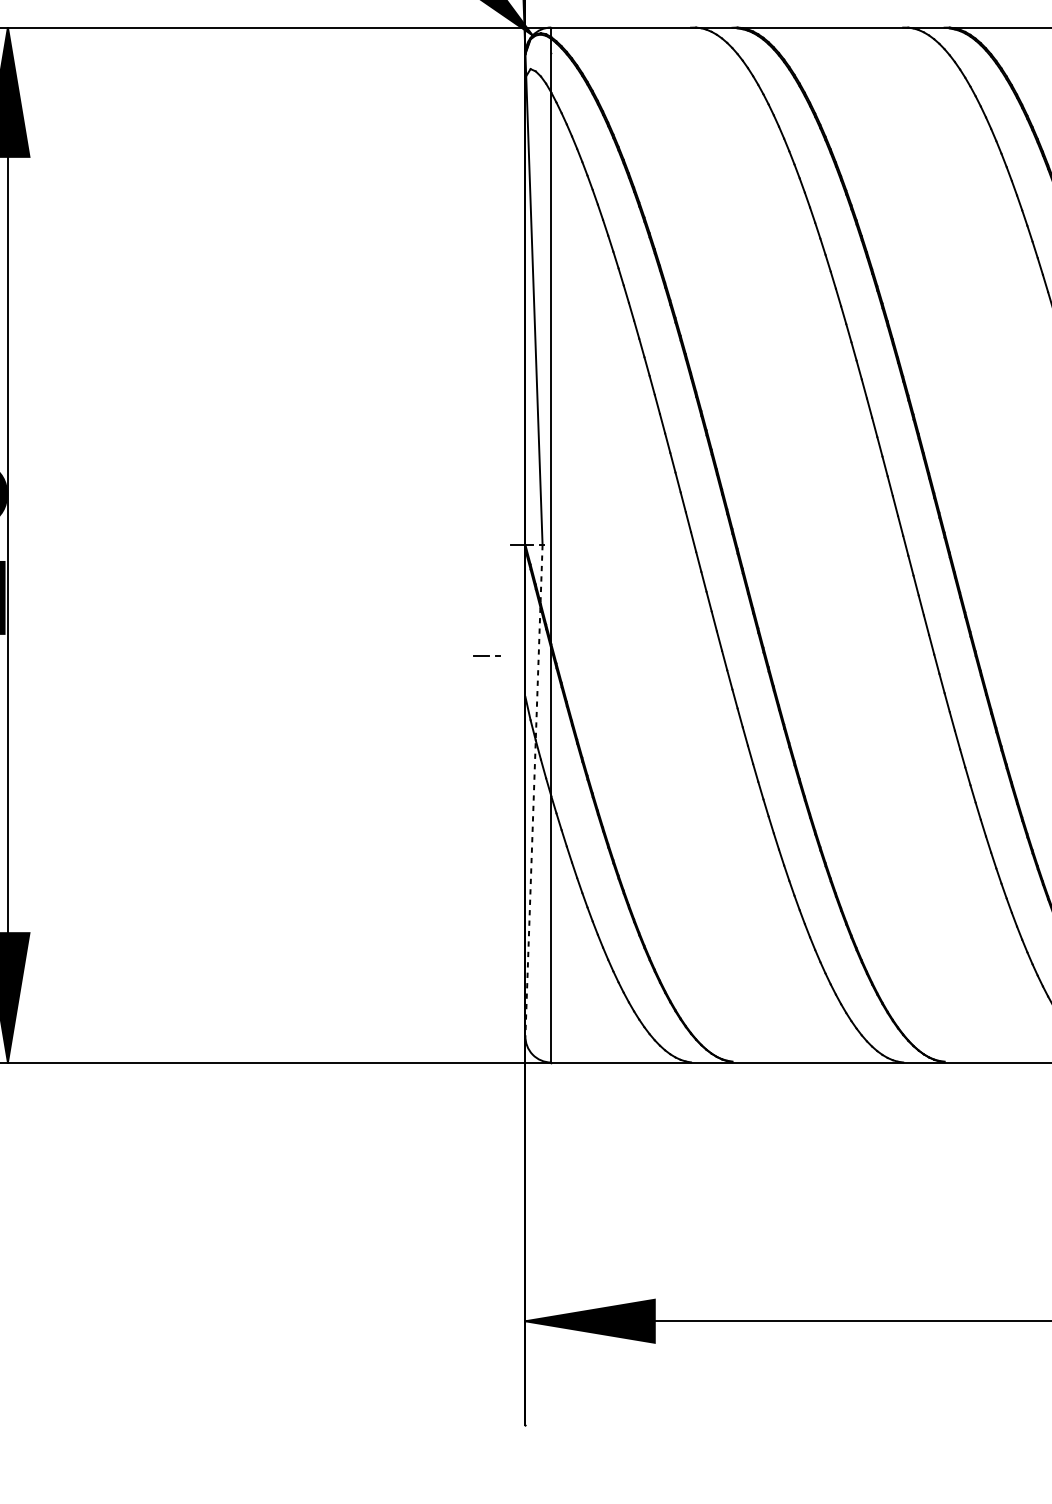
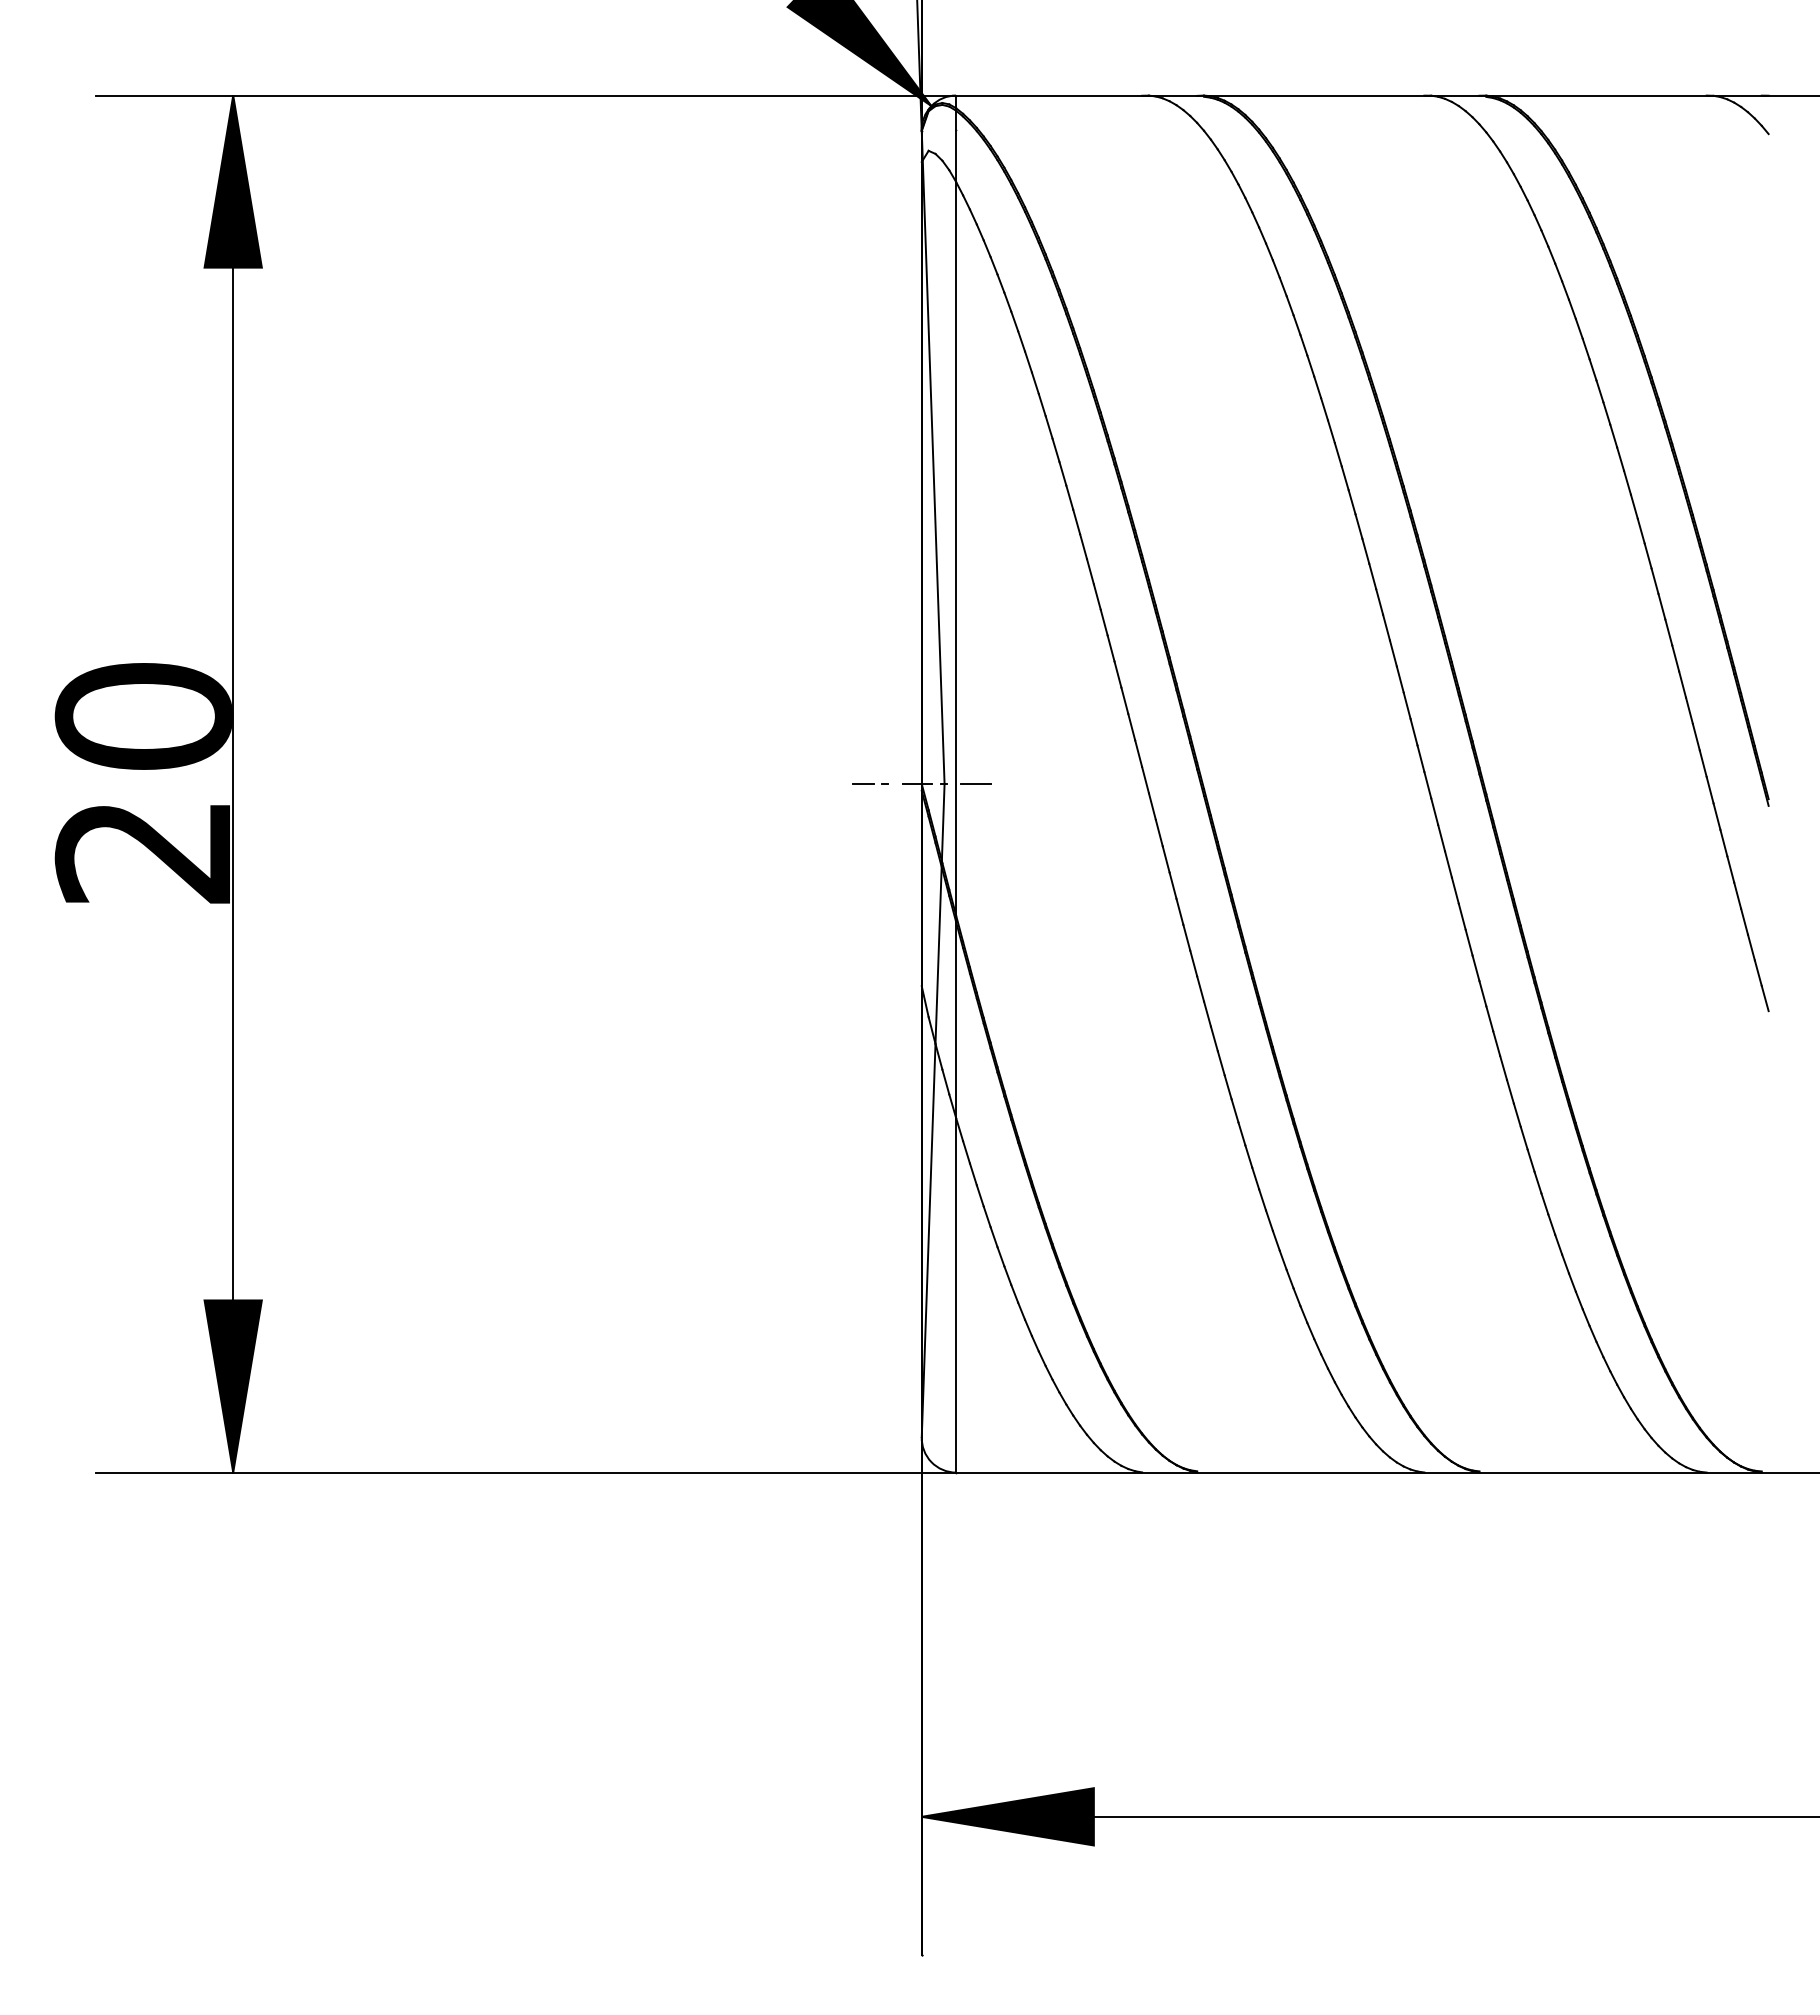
line: (565, 545) -> (975, 784), added
line: (486, 655) -> (870, 783), moved
line: (534, 790) -> (933, 1110), dashed -> solid

